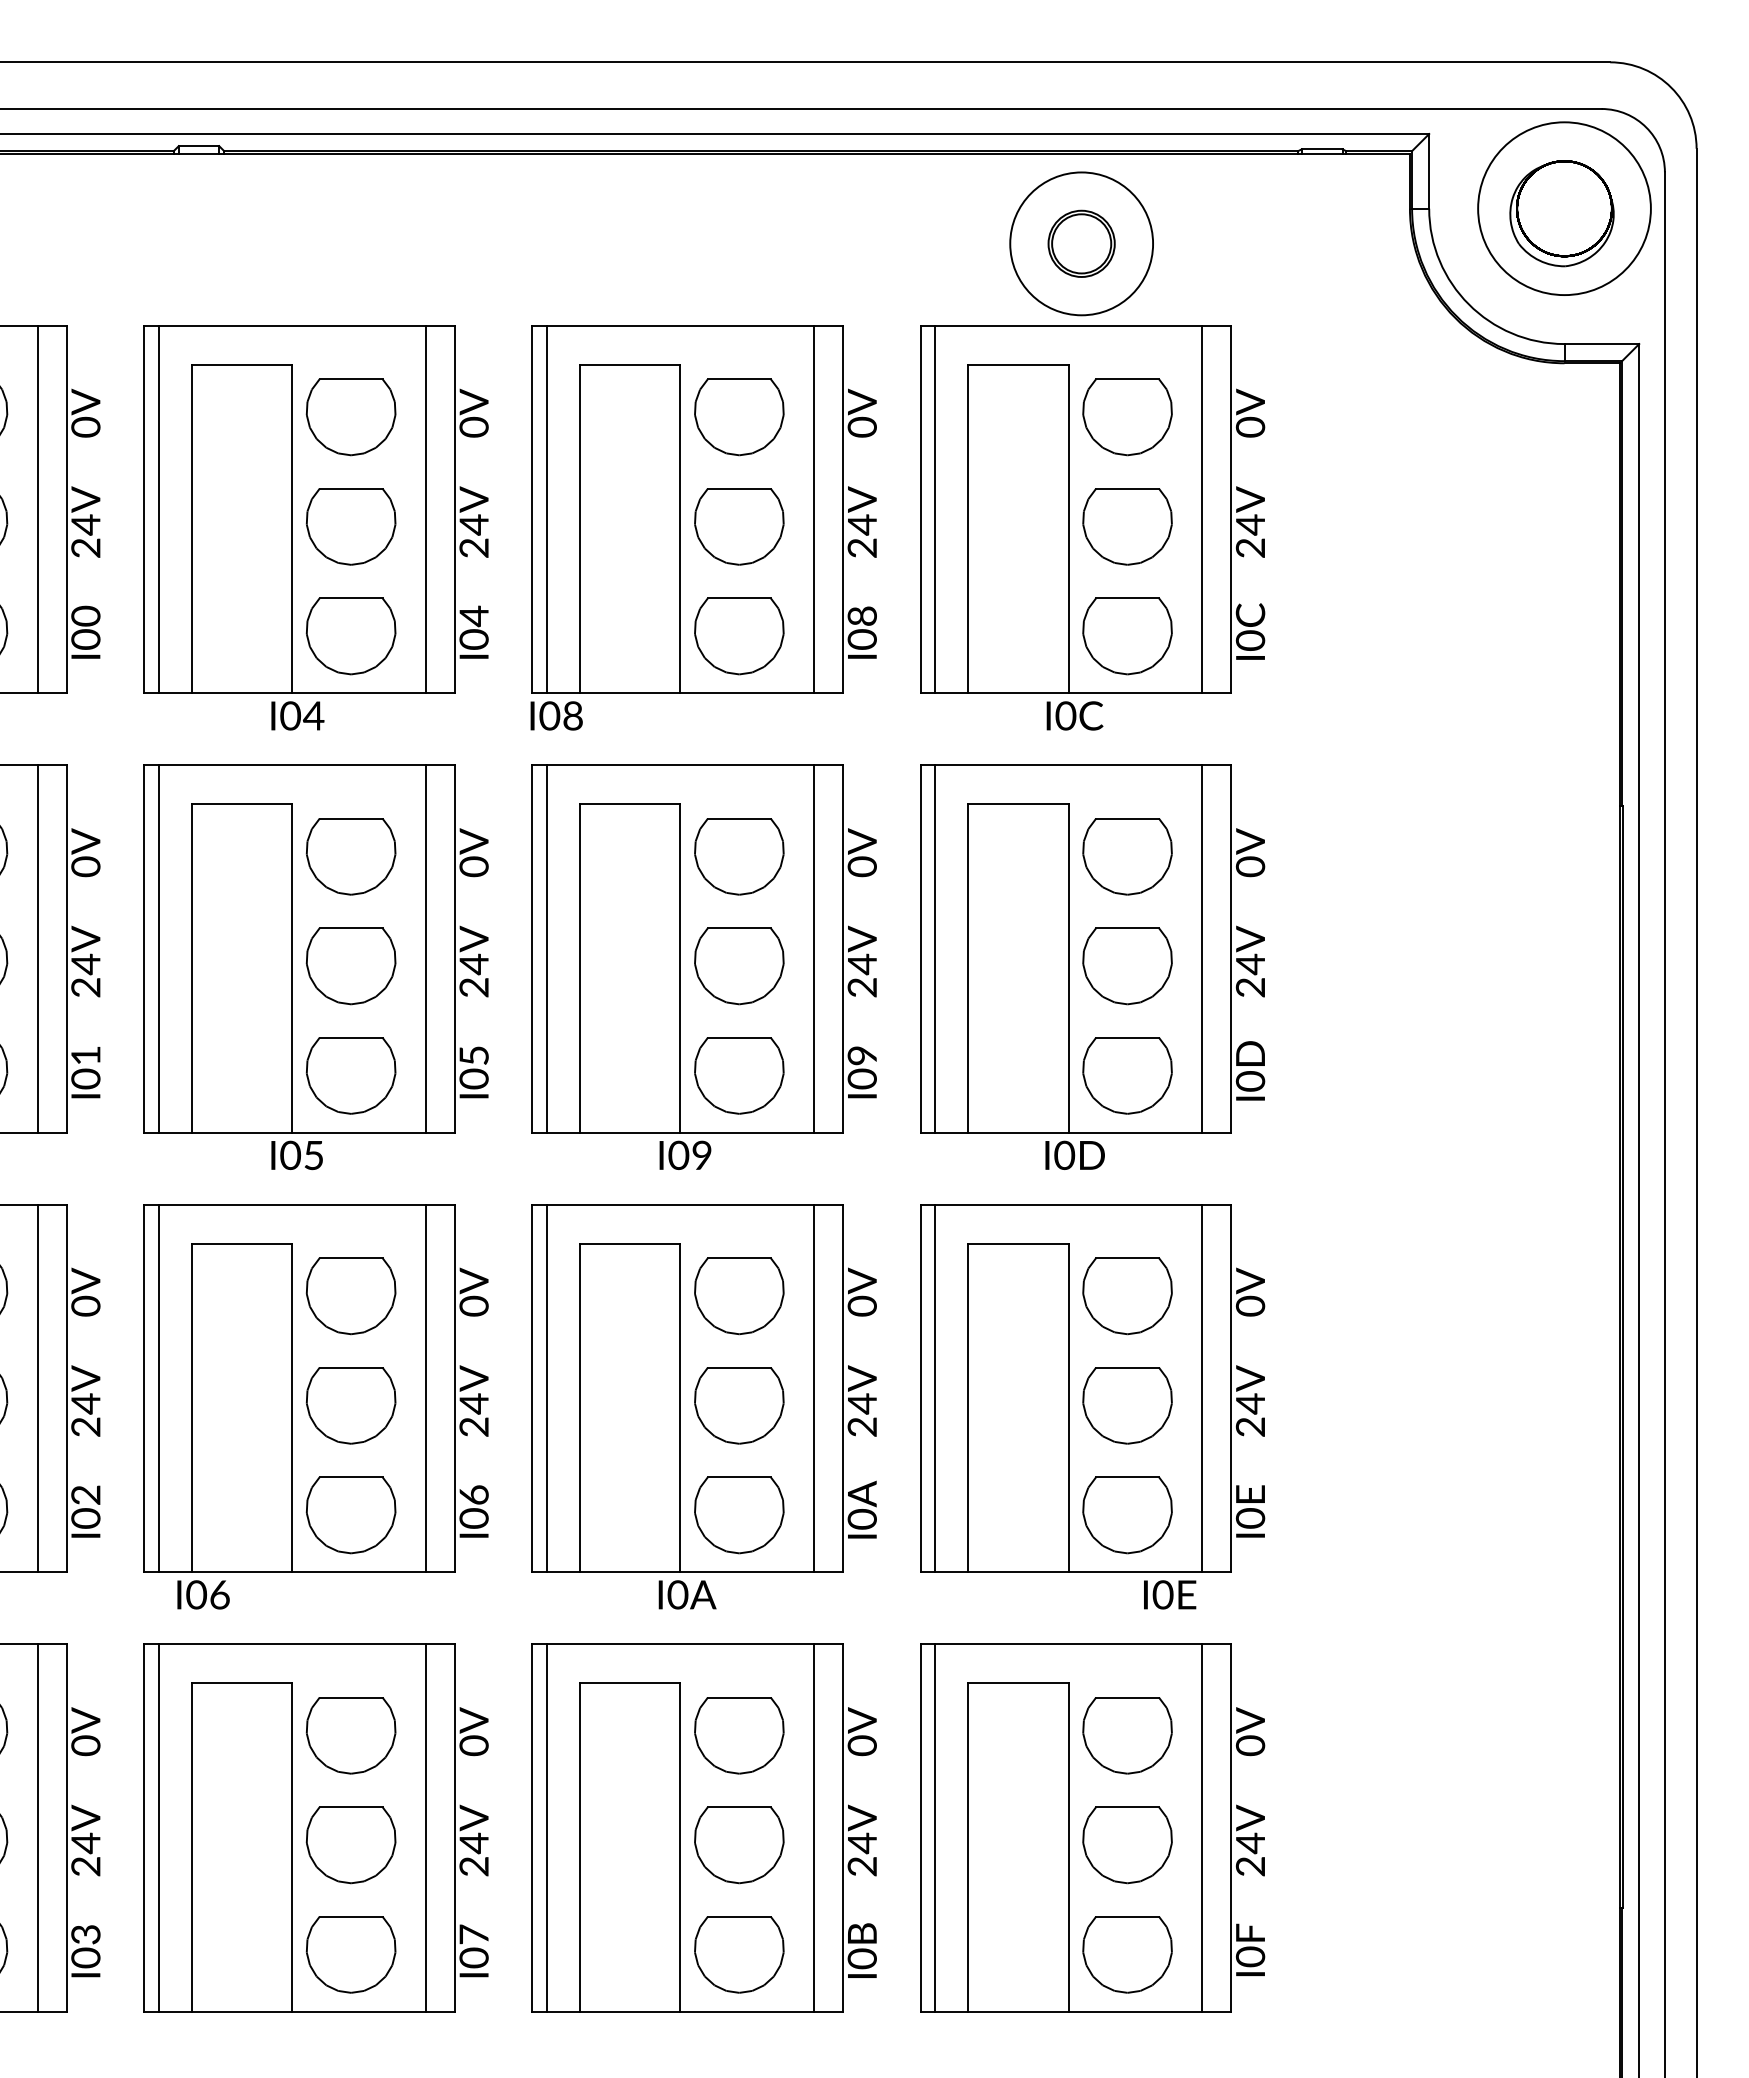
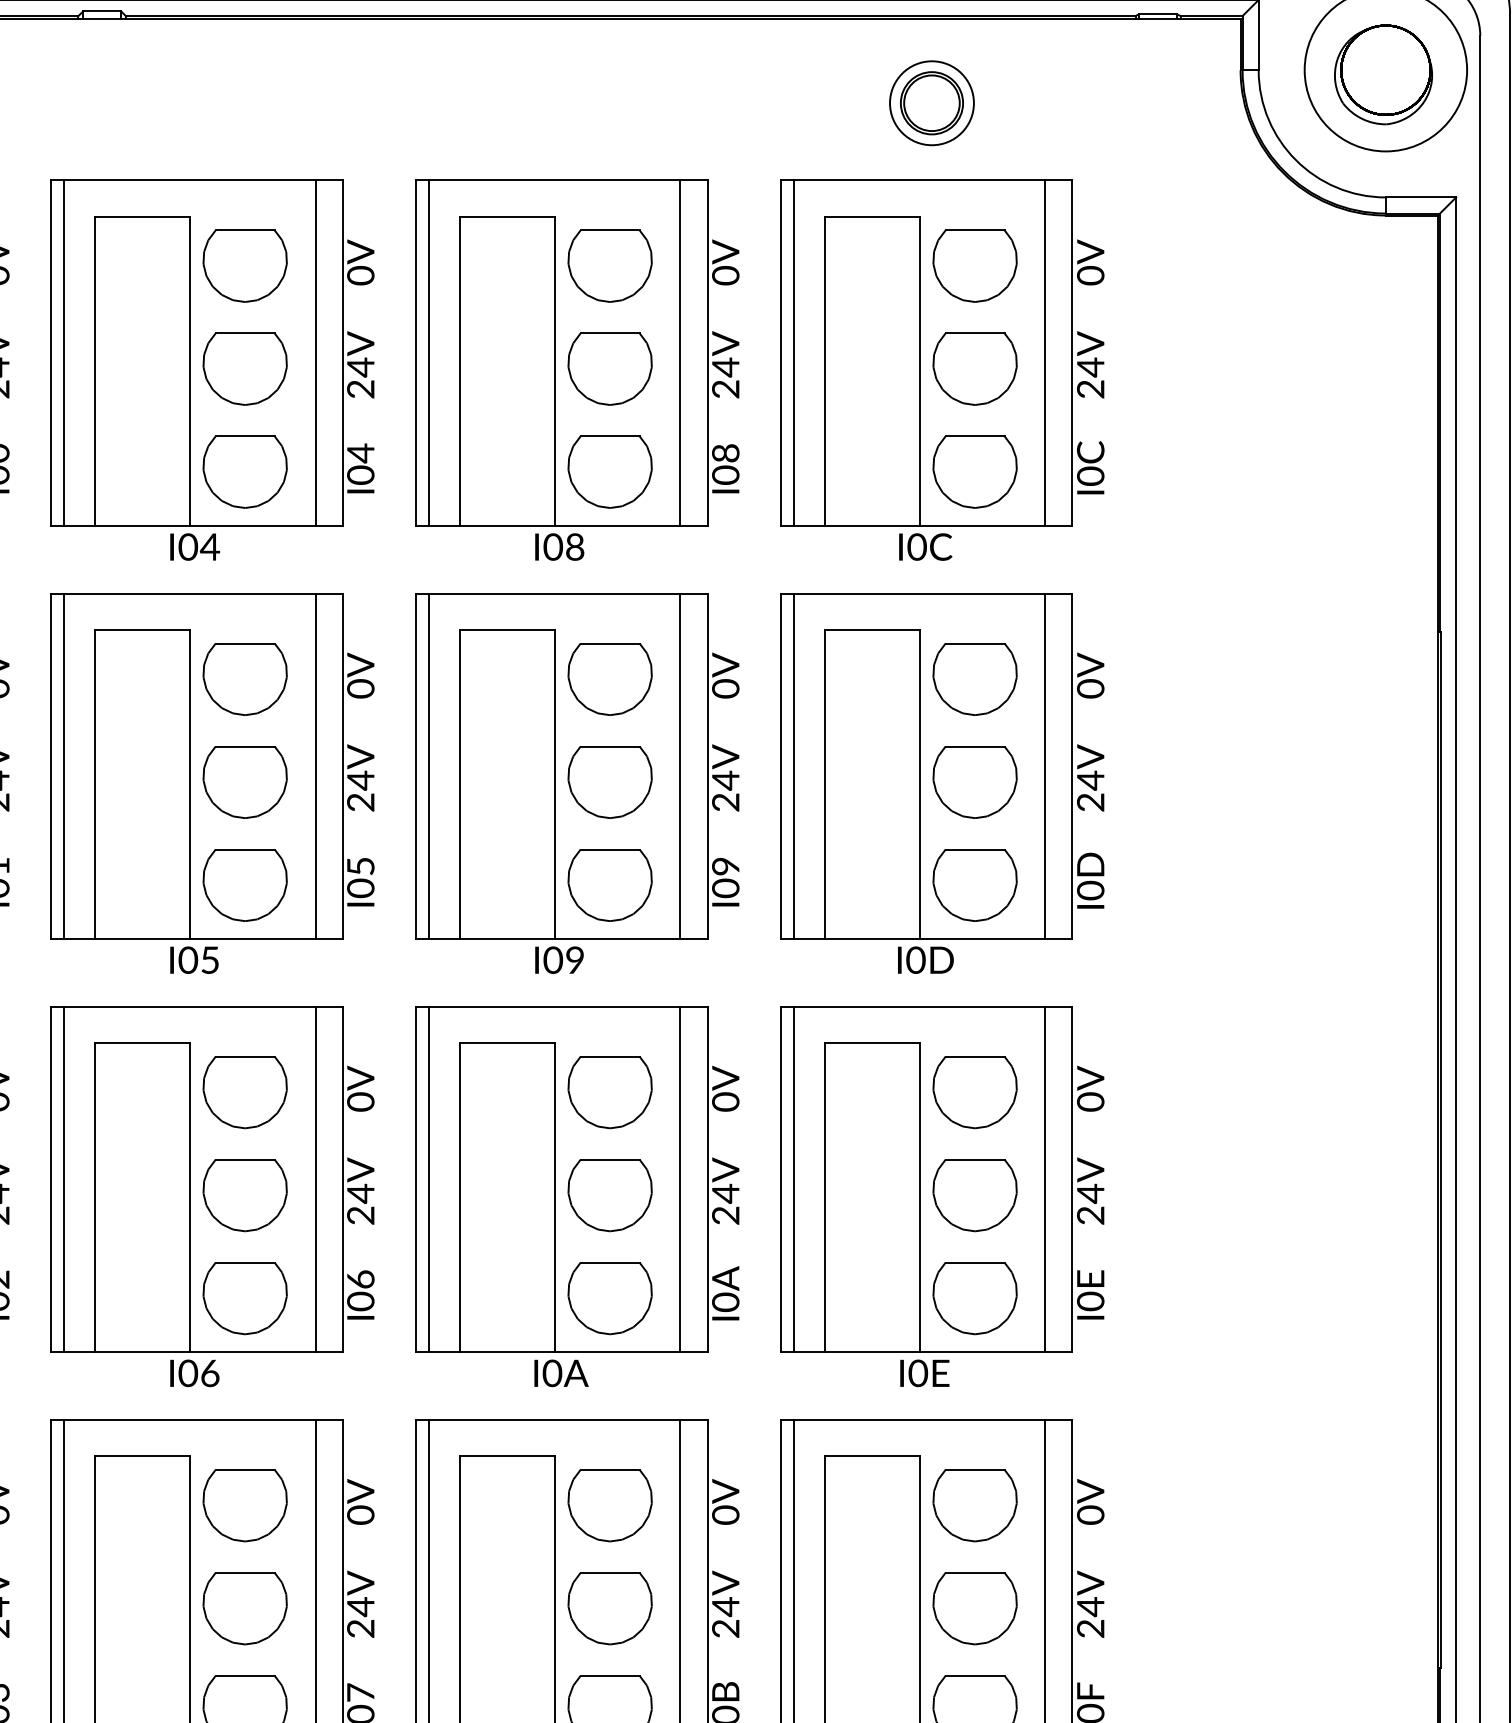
circle: (1081, 243) -> (931, 102), size x0.62
text: (556, 715) -> (559, 546), moved
text: (203, 1594) -> (194, 1372), moved
text: (1170, 1594) -> (925, 1372), moved

